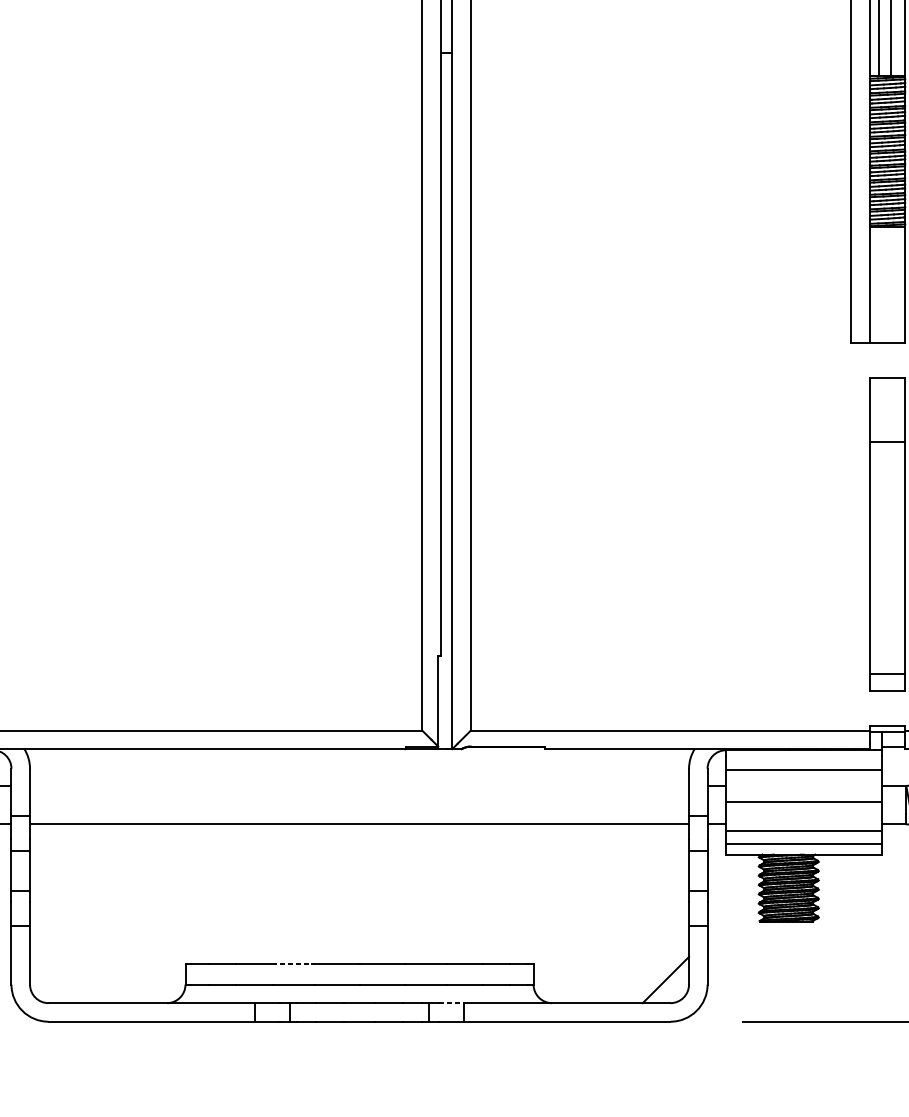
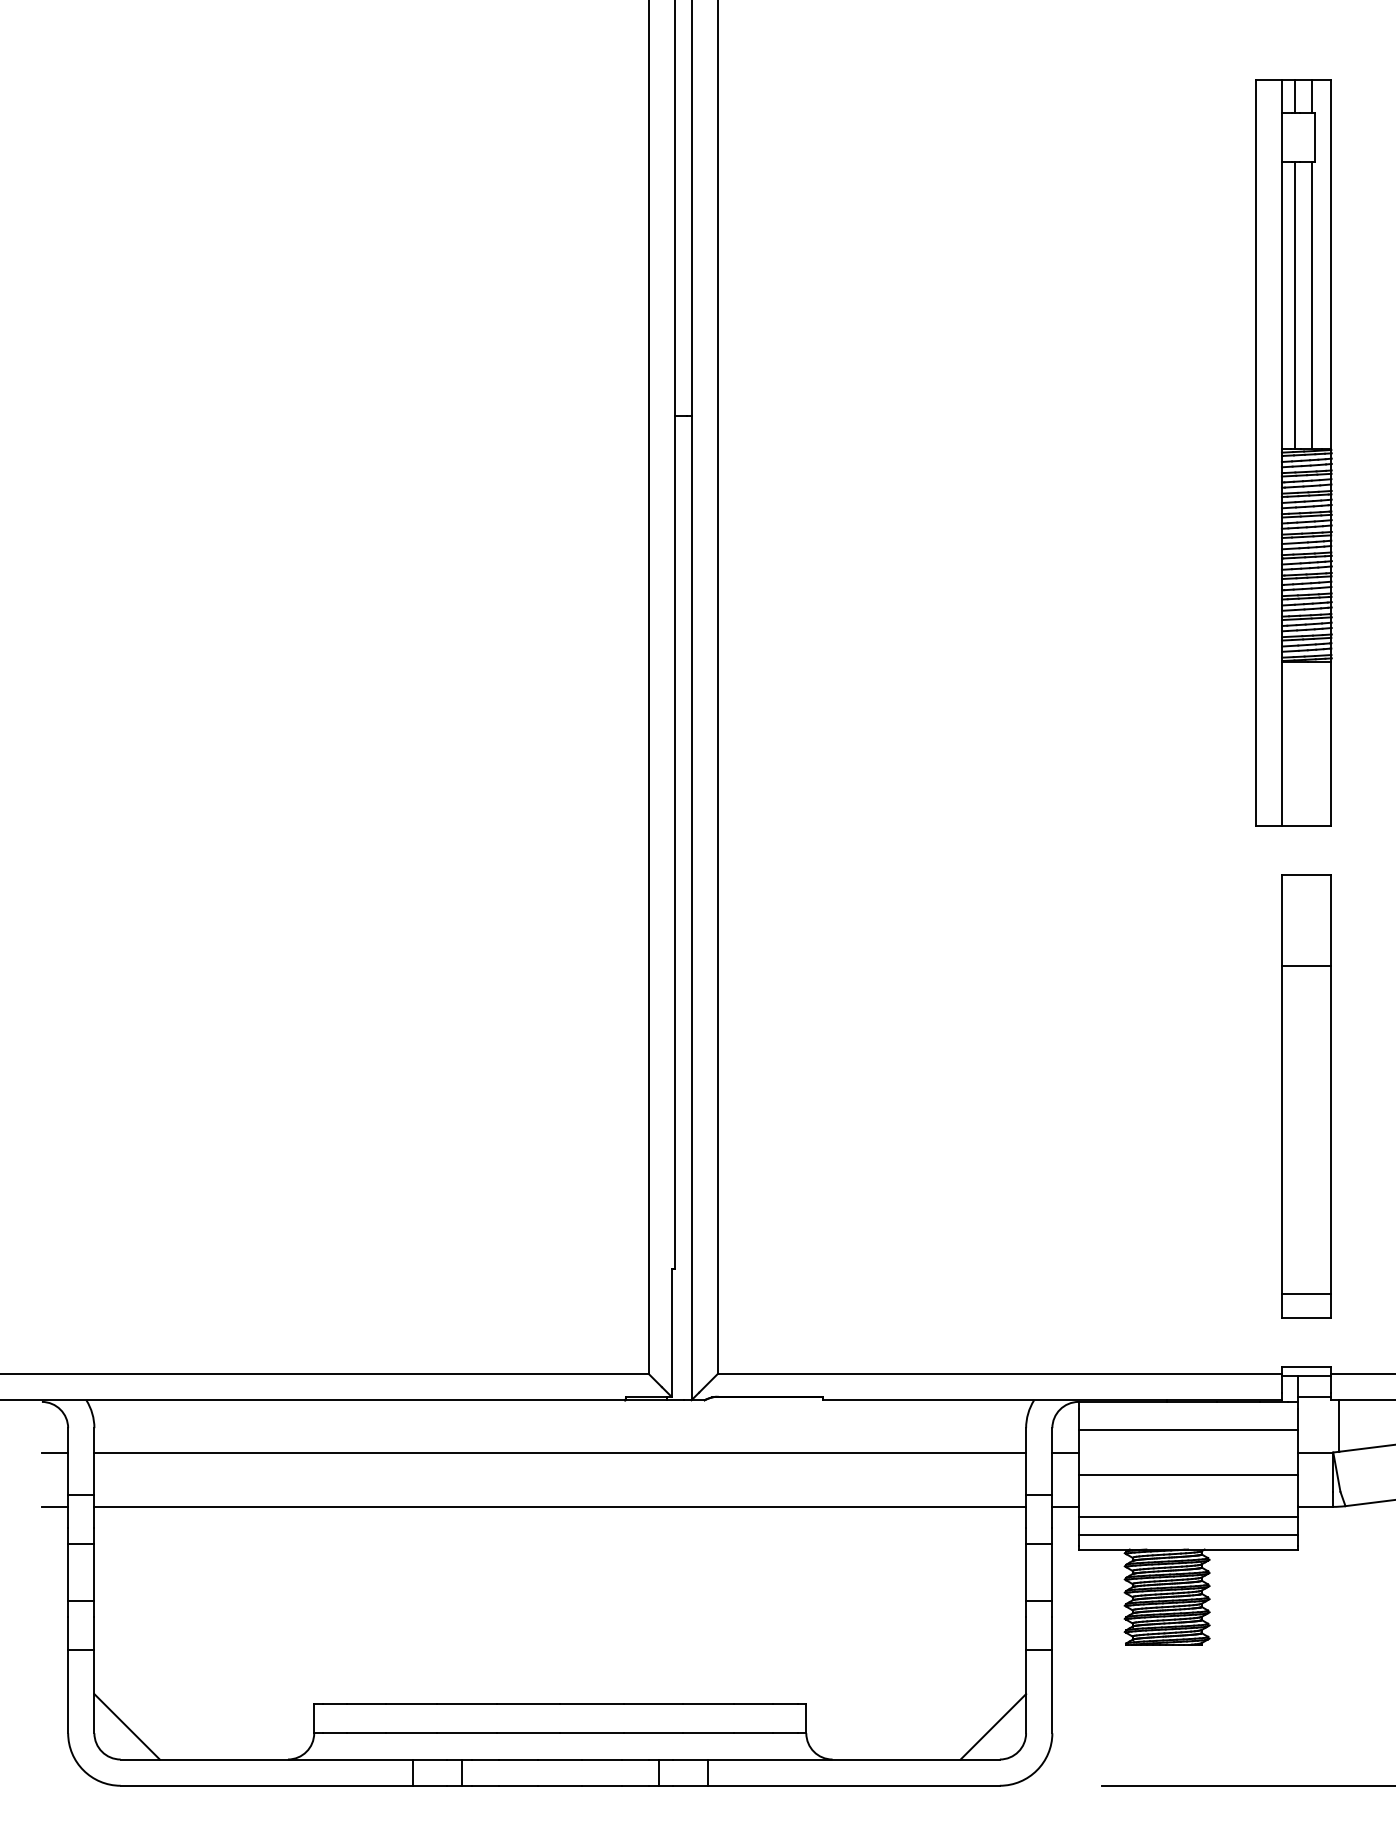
line: (359, 786) -> (560, 1452), added
line: (293, 963) -> (466, 1703), dashed -> solid
line: (52, 979) -> (126, 1726), added
line: (452, 1003) -> (691, 1759), dashed -> solid

